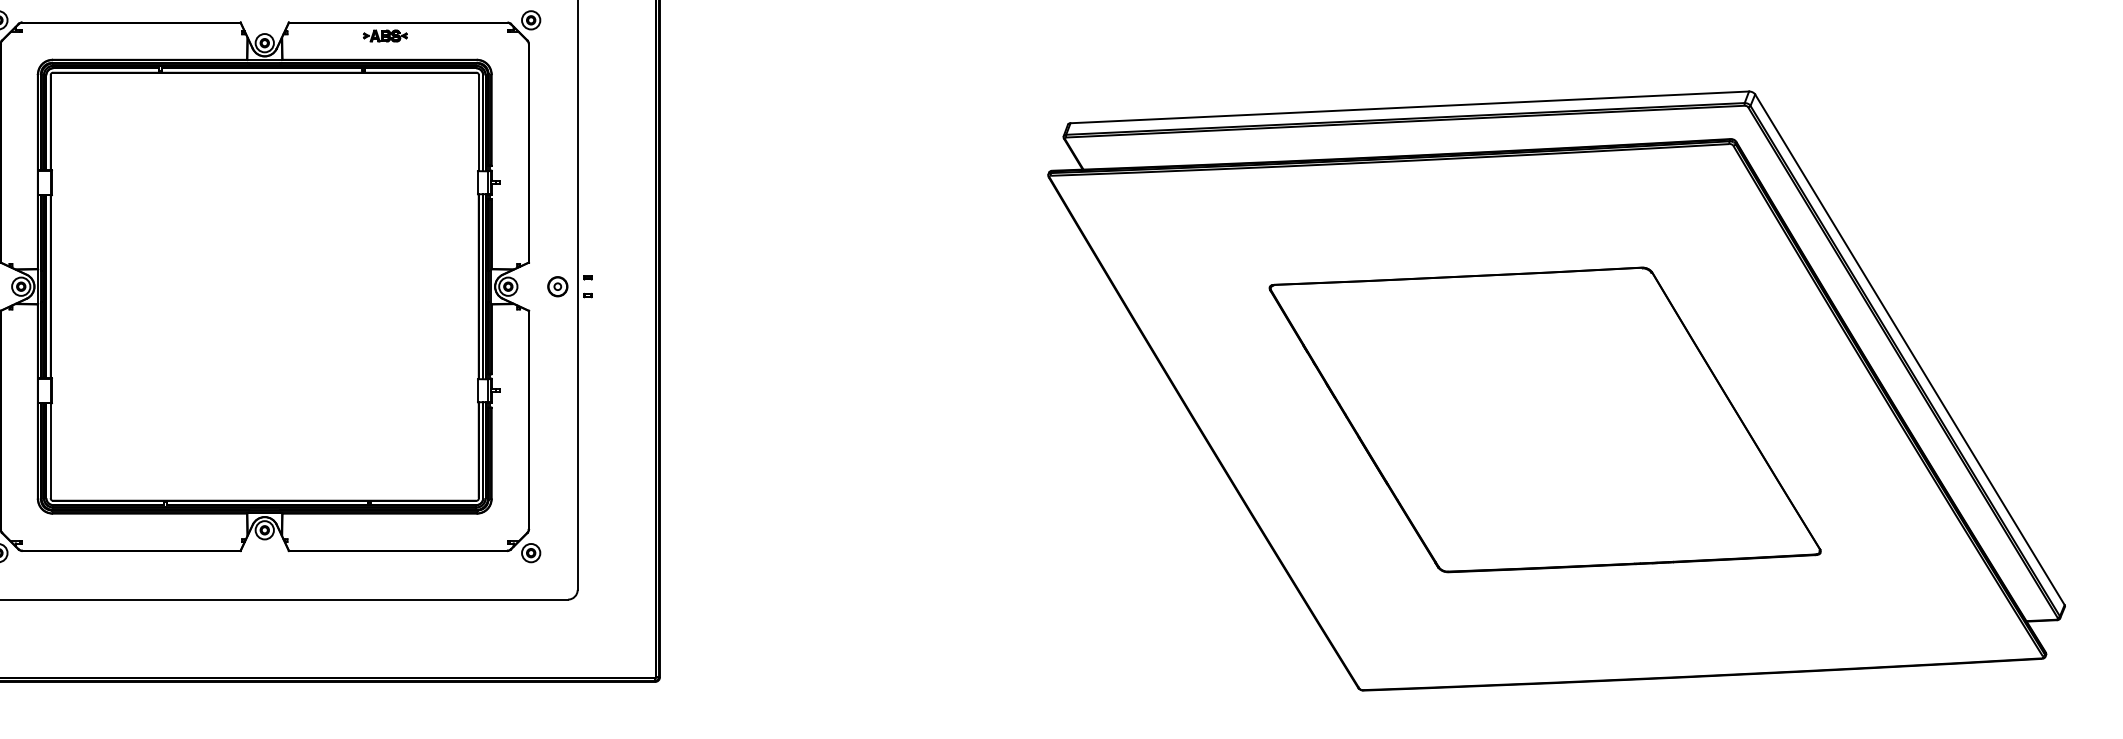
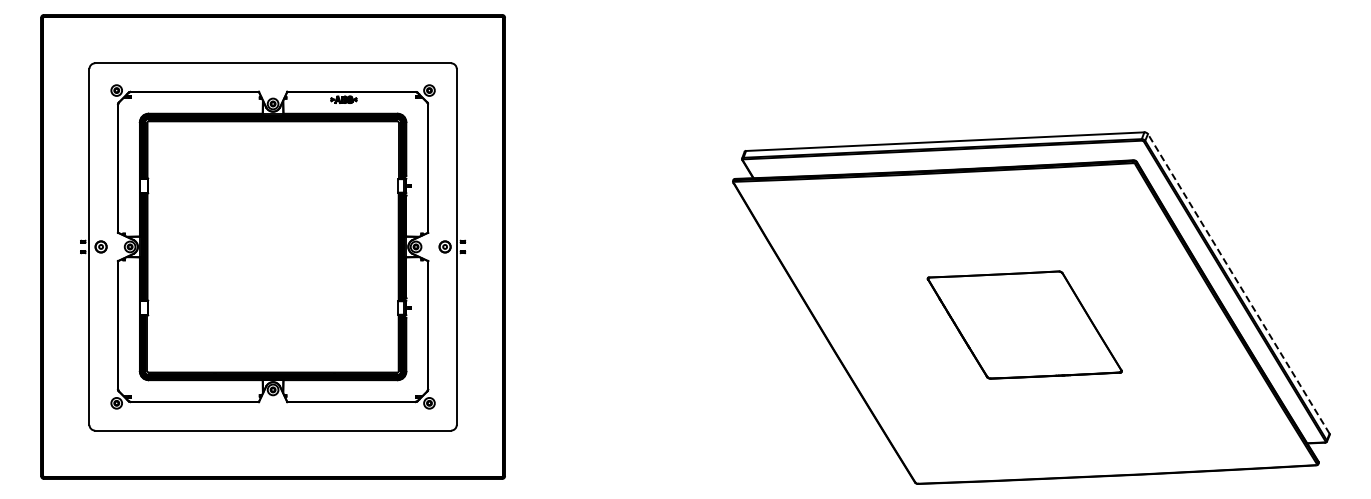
line: (1909, 348) -> (1238, 283), solid -> dashed
part: (1544, 418) -> (1024, 324), size x0.6

